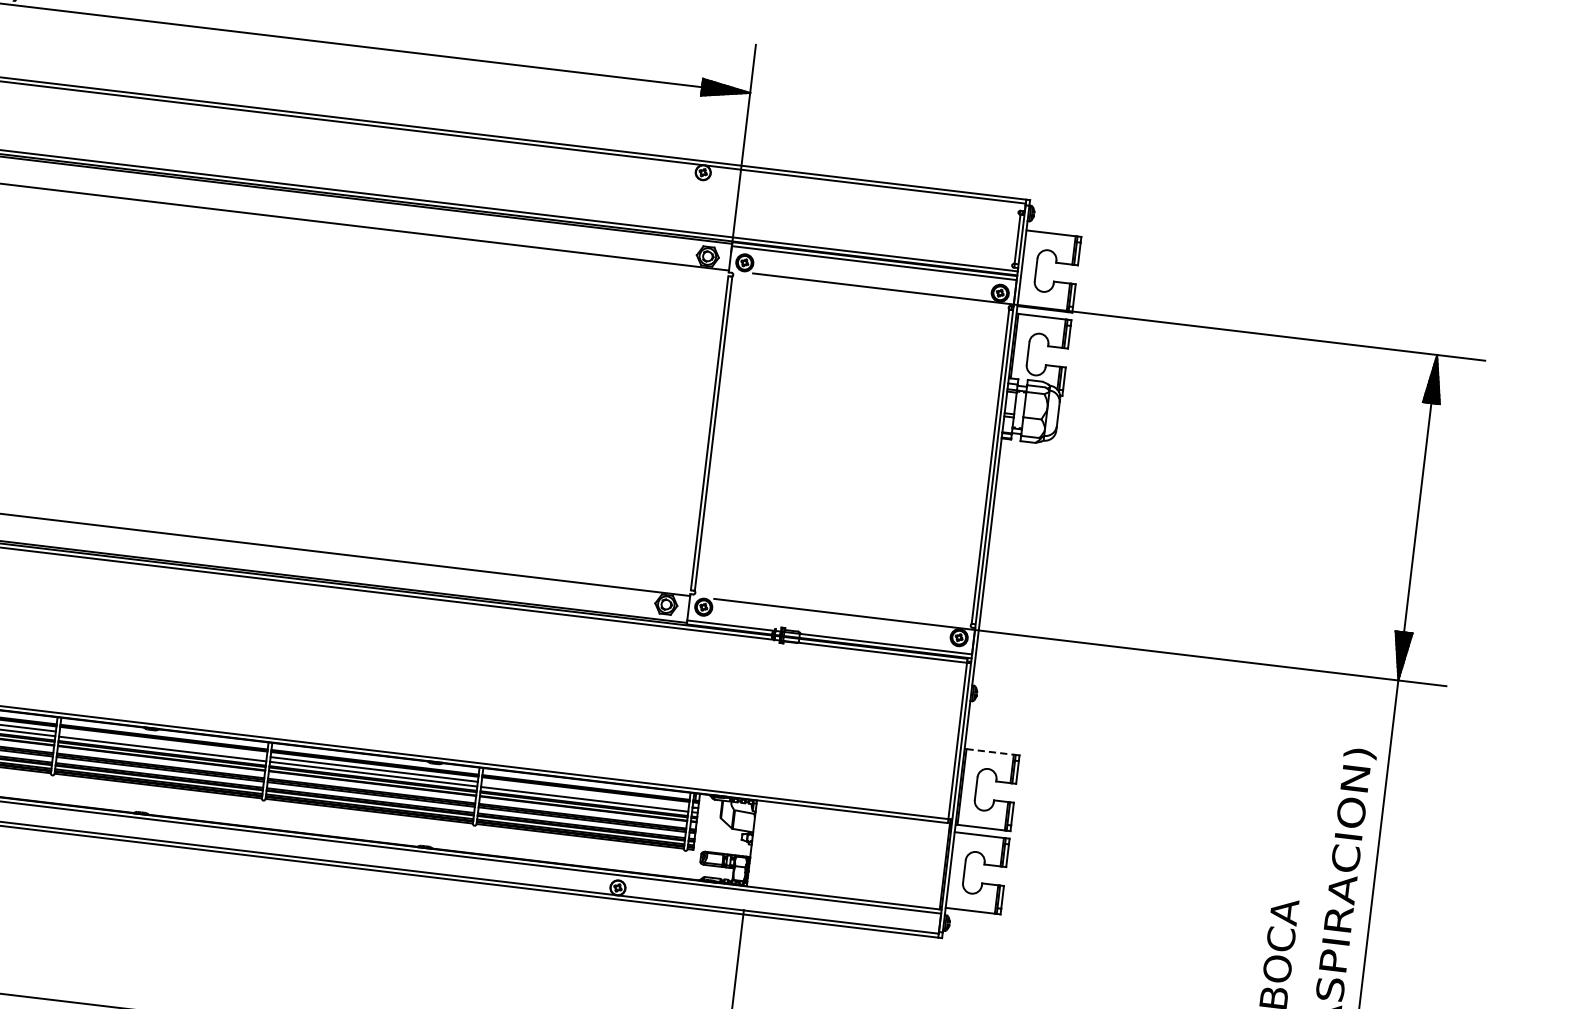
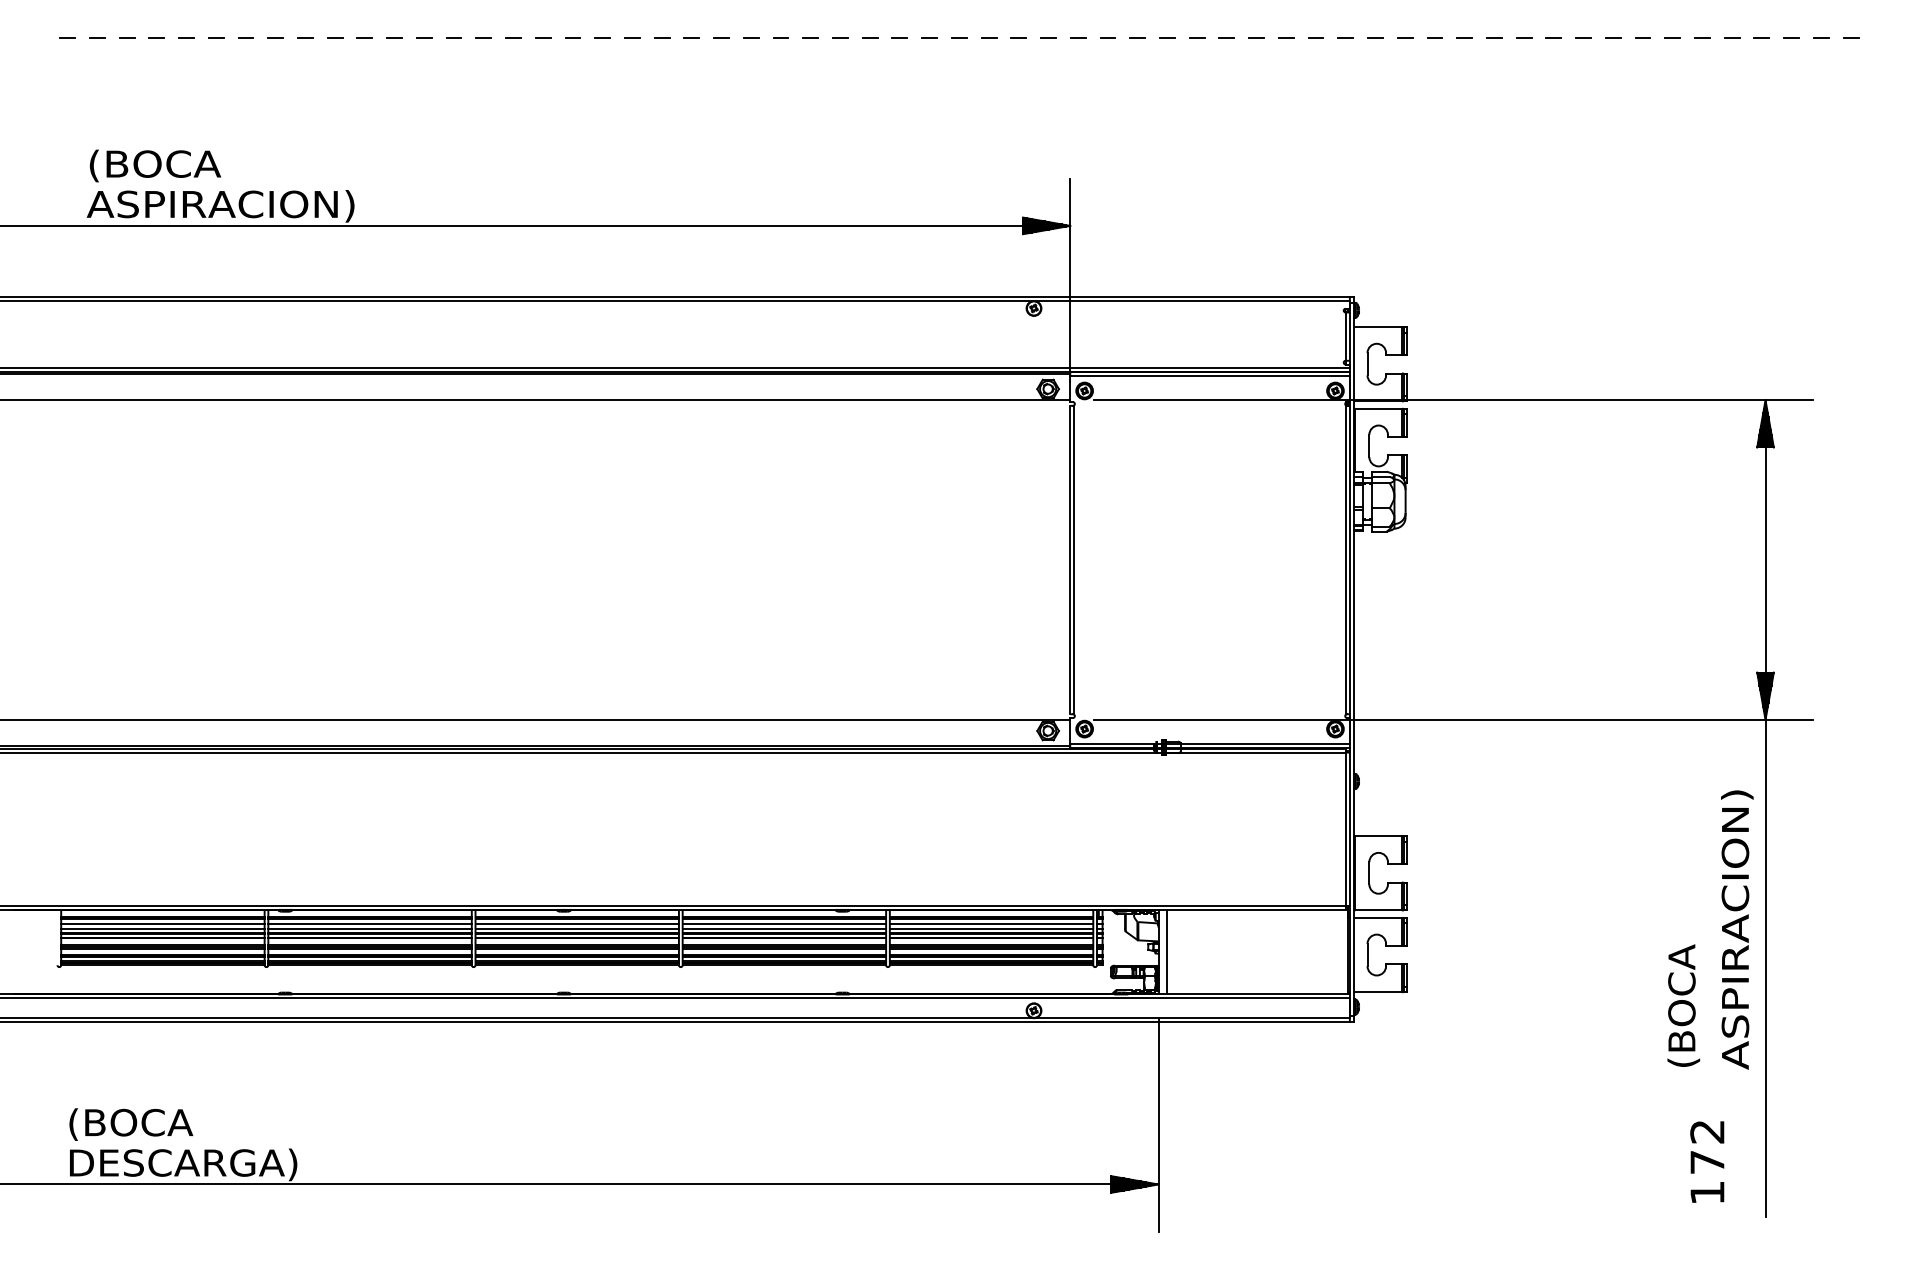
line: (162, 744) -> (576, 924), added
line: (991, 752) -> (1379, 836), dashed -> solid
line: (585, 794) -> (991, 924), added
line: (761, 843) -> (1167, 951), added

